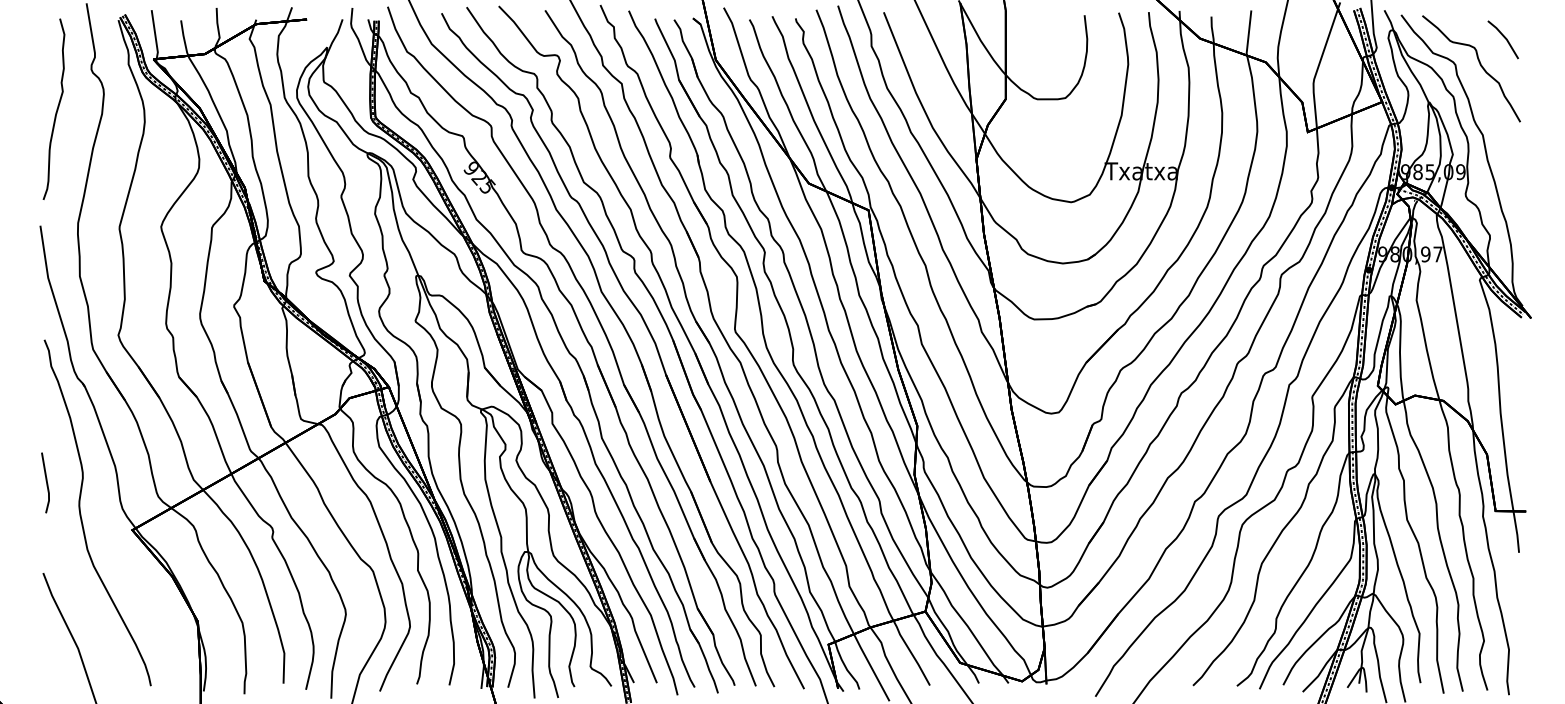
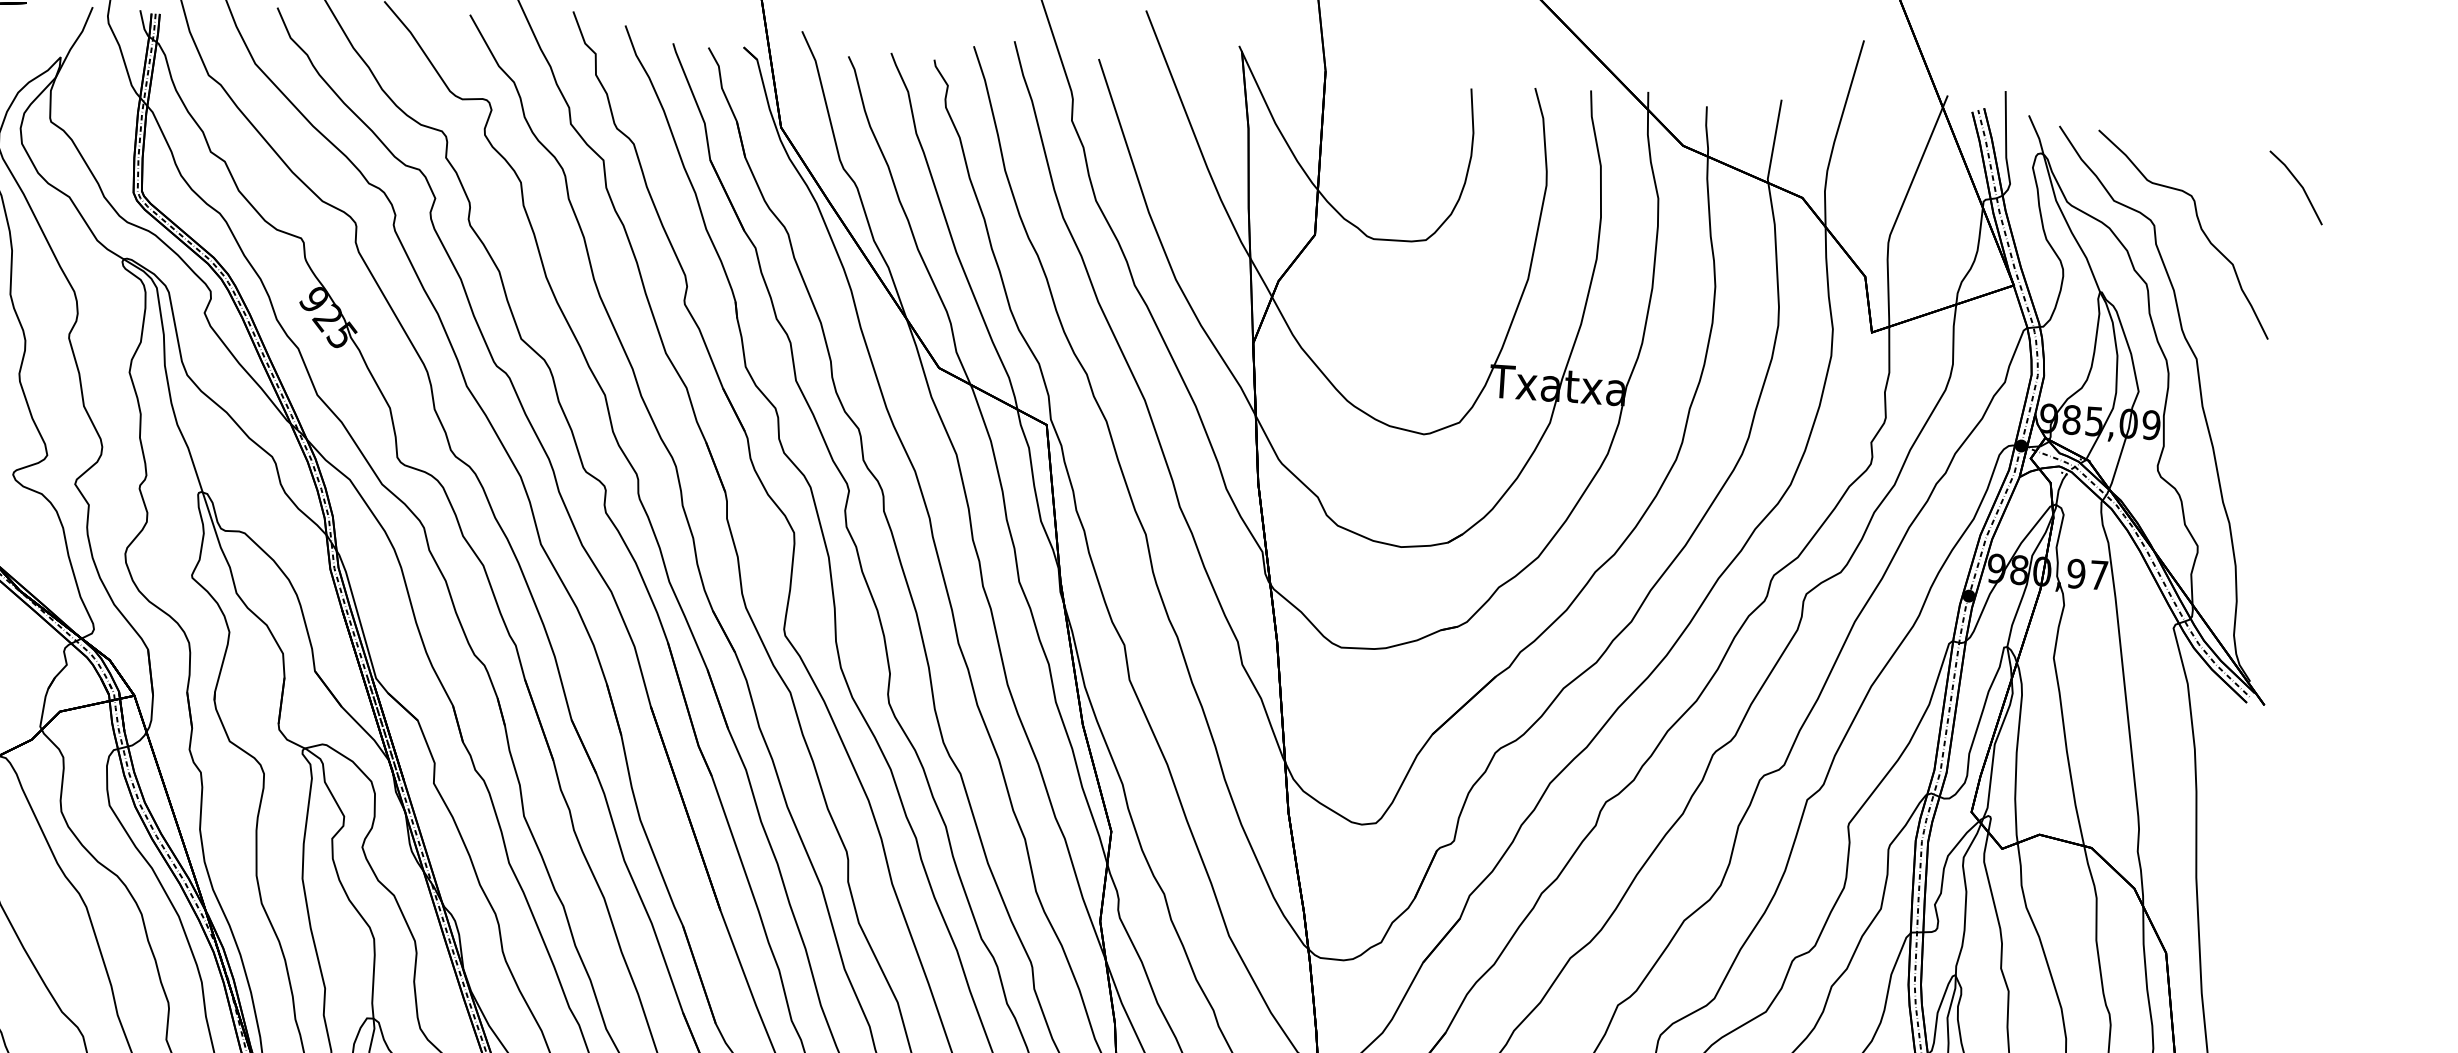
line: (1503, 37) -> (2296, 183), moved

